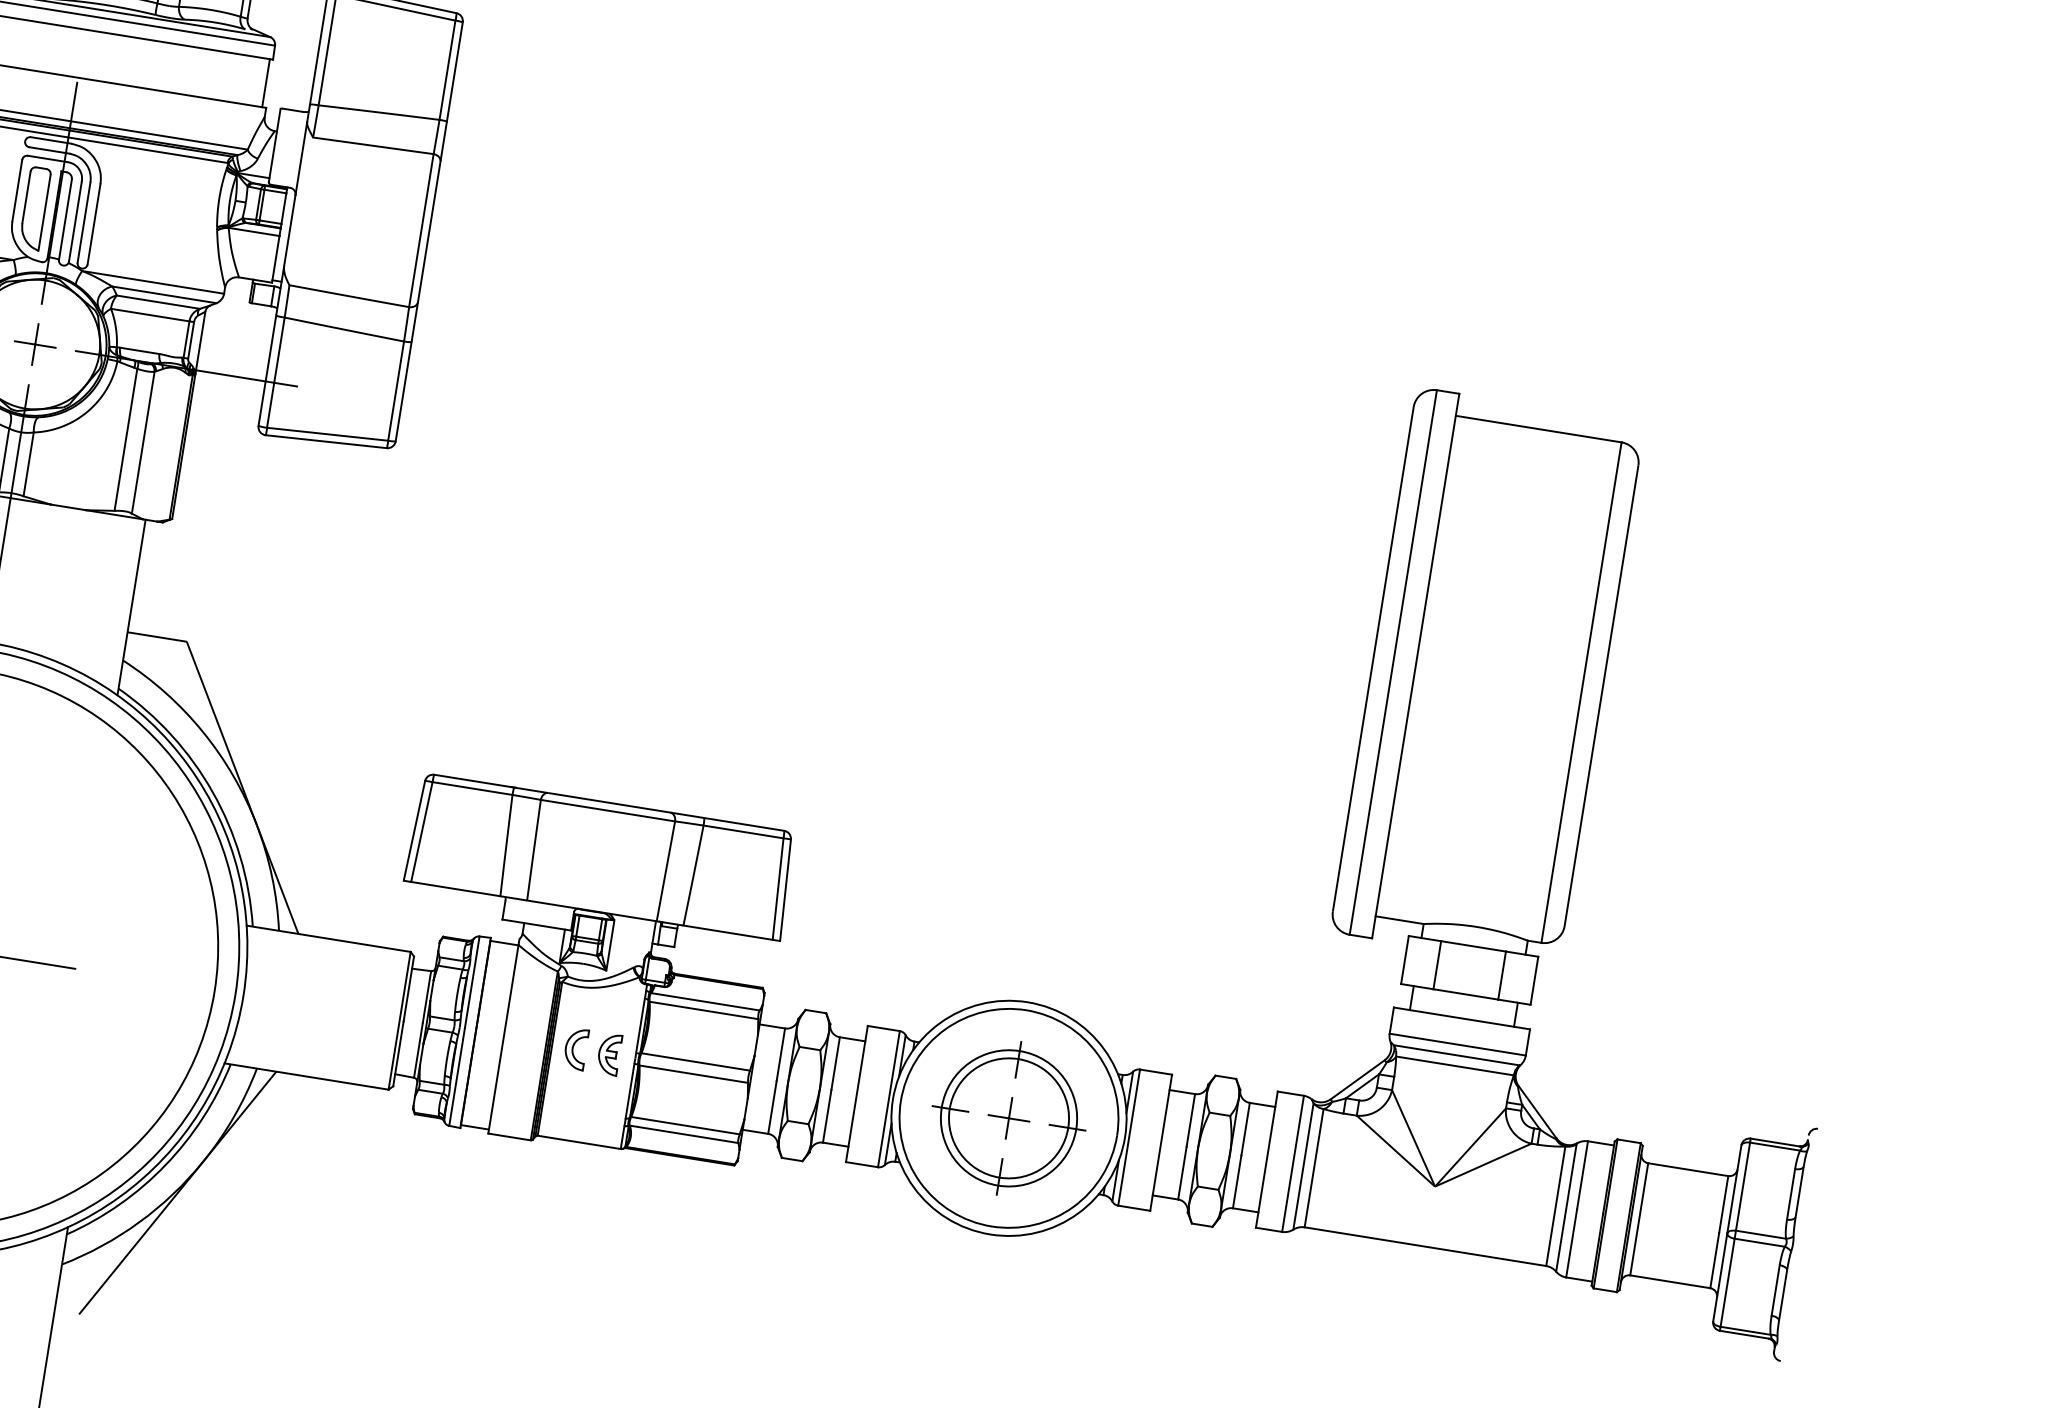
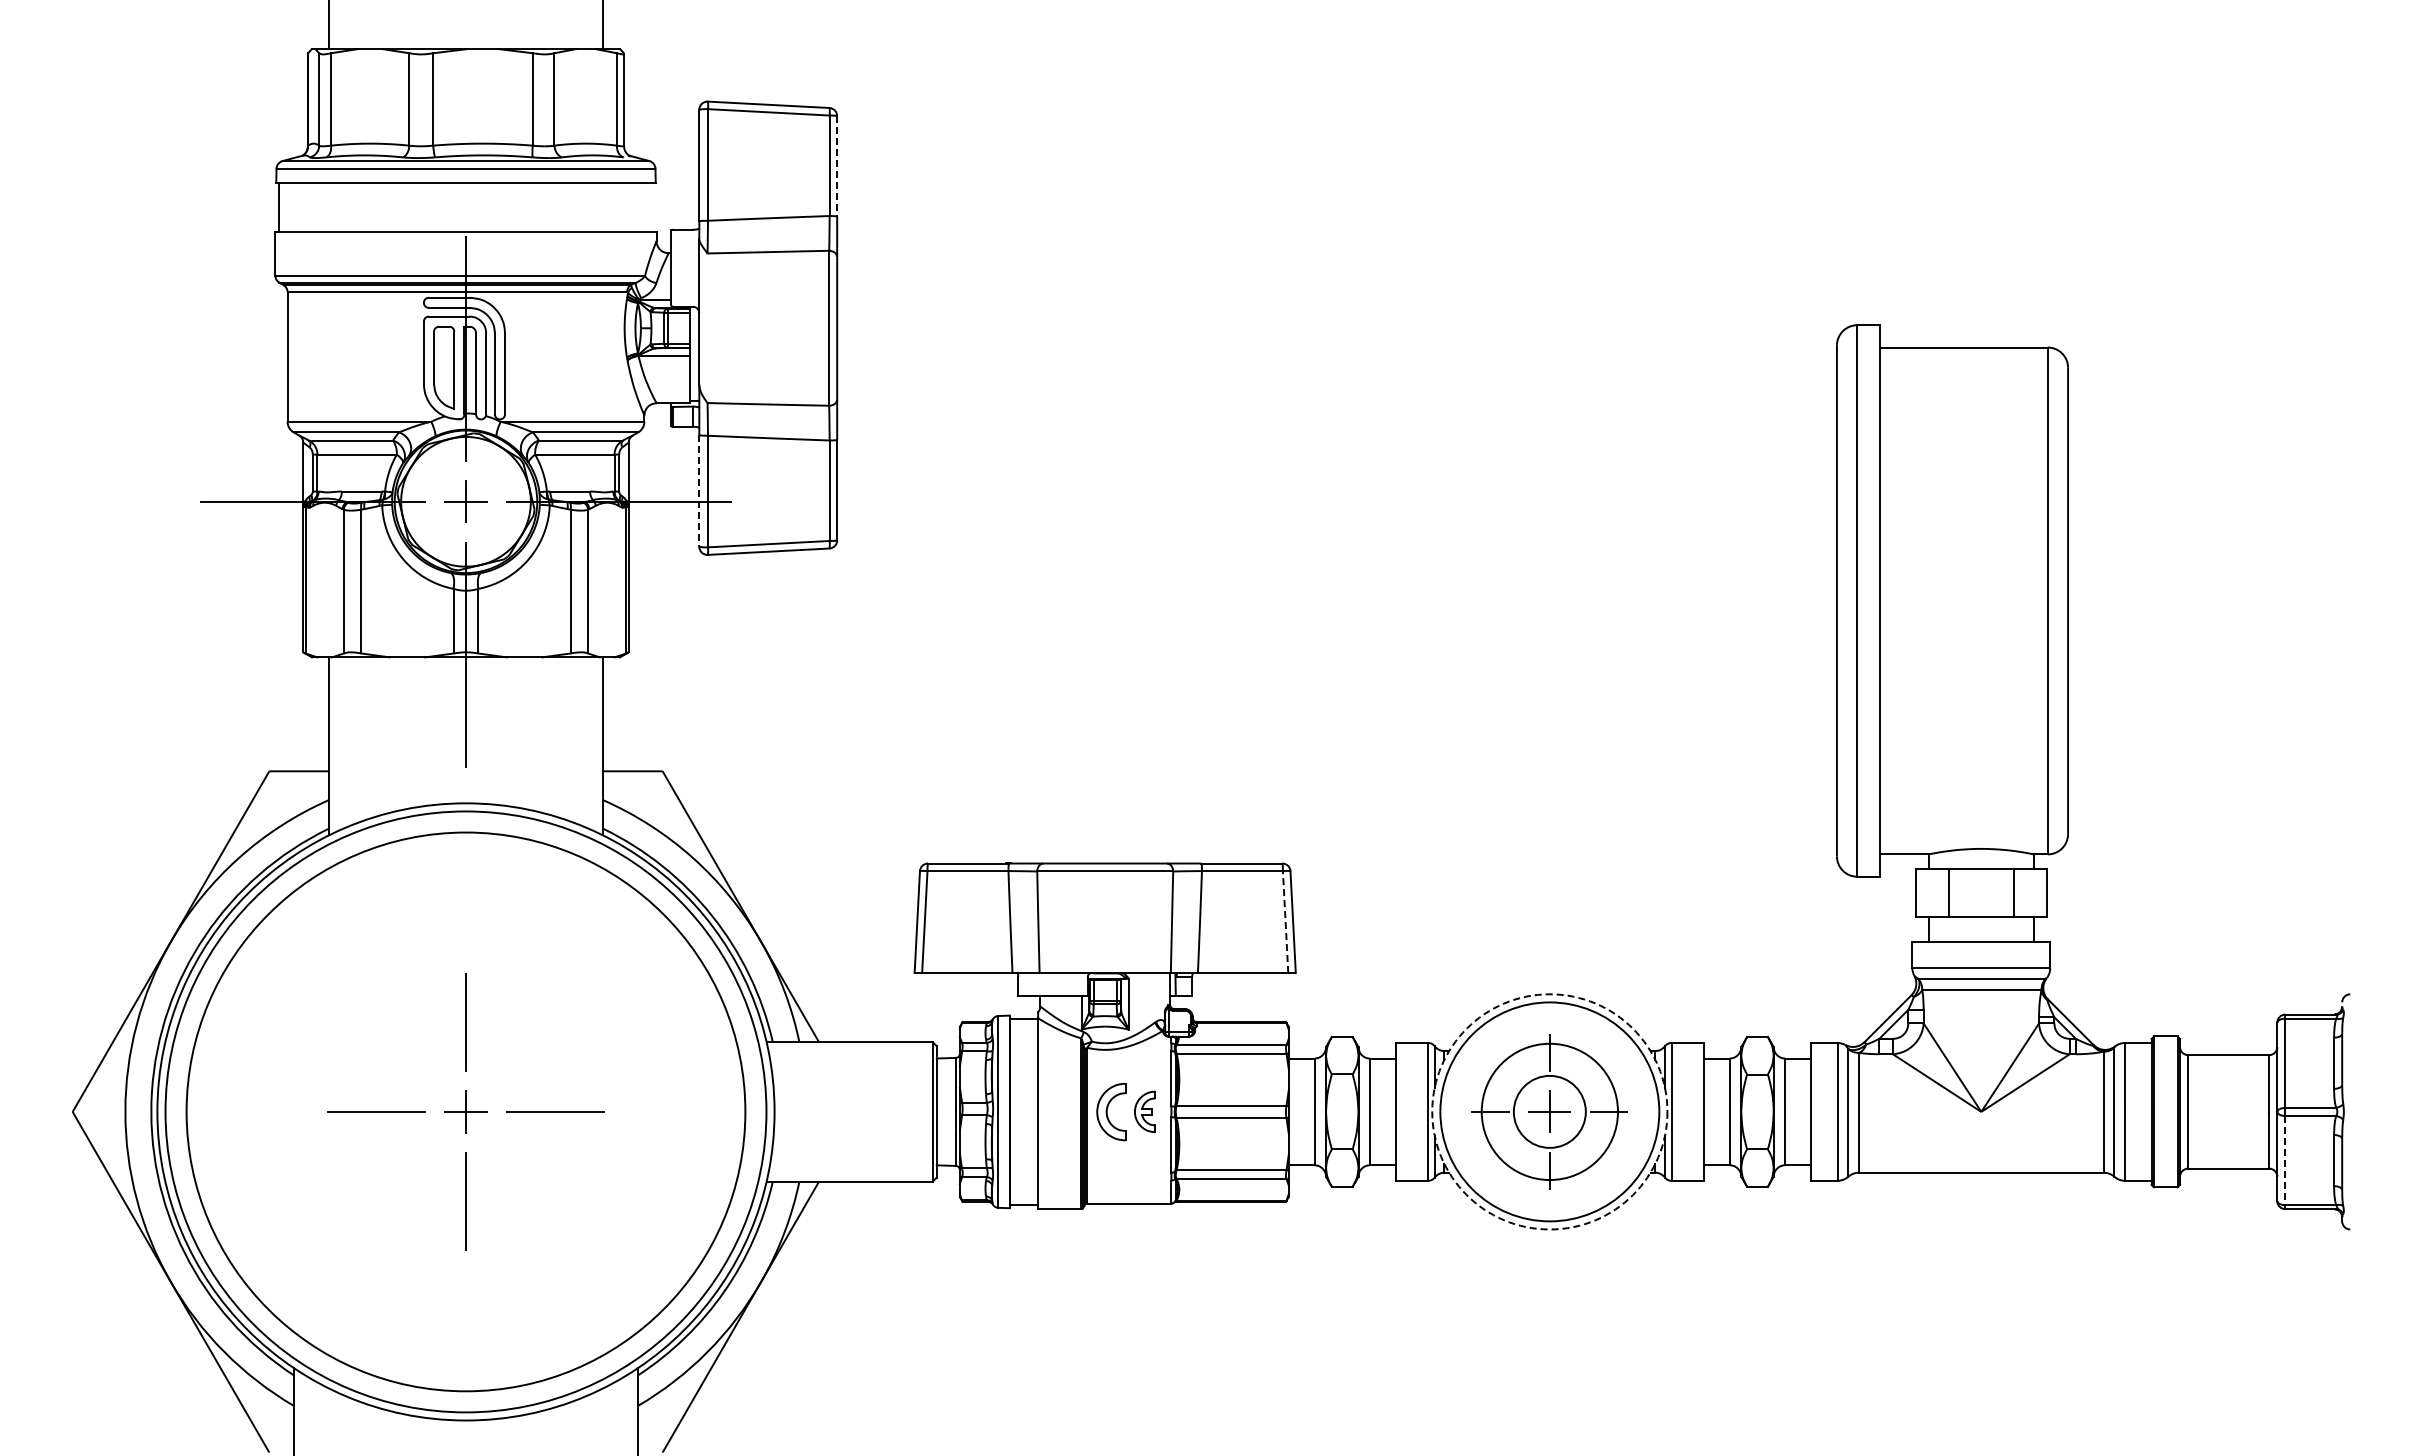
line: (455, 72) -> (837, 166), solid -> dashed
line: (266, 82) -> (652, 206), removed
line: (267, 370) -> (699, 490), solid -> dashed
line: (778, 888) -> (1285, 921), solid -> dashed
part: (575, 1048) -> (1110, 1111), size x1.4
circle: (1008, 1117) -> (1549, 1111), size x0.6
circle: (1008, 1117) -> (1549, 1111), solid -> dashed
line: (1727, 1282) -> (2285, 1160), solid -> dashed

